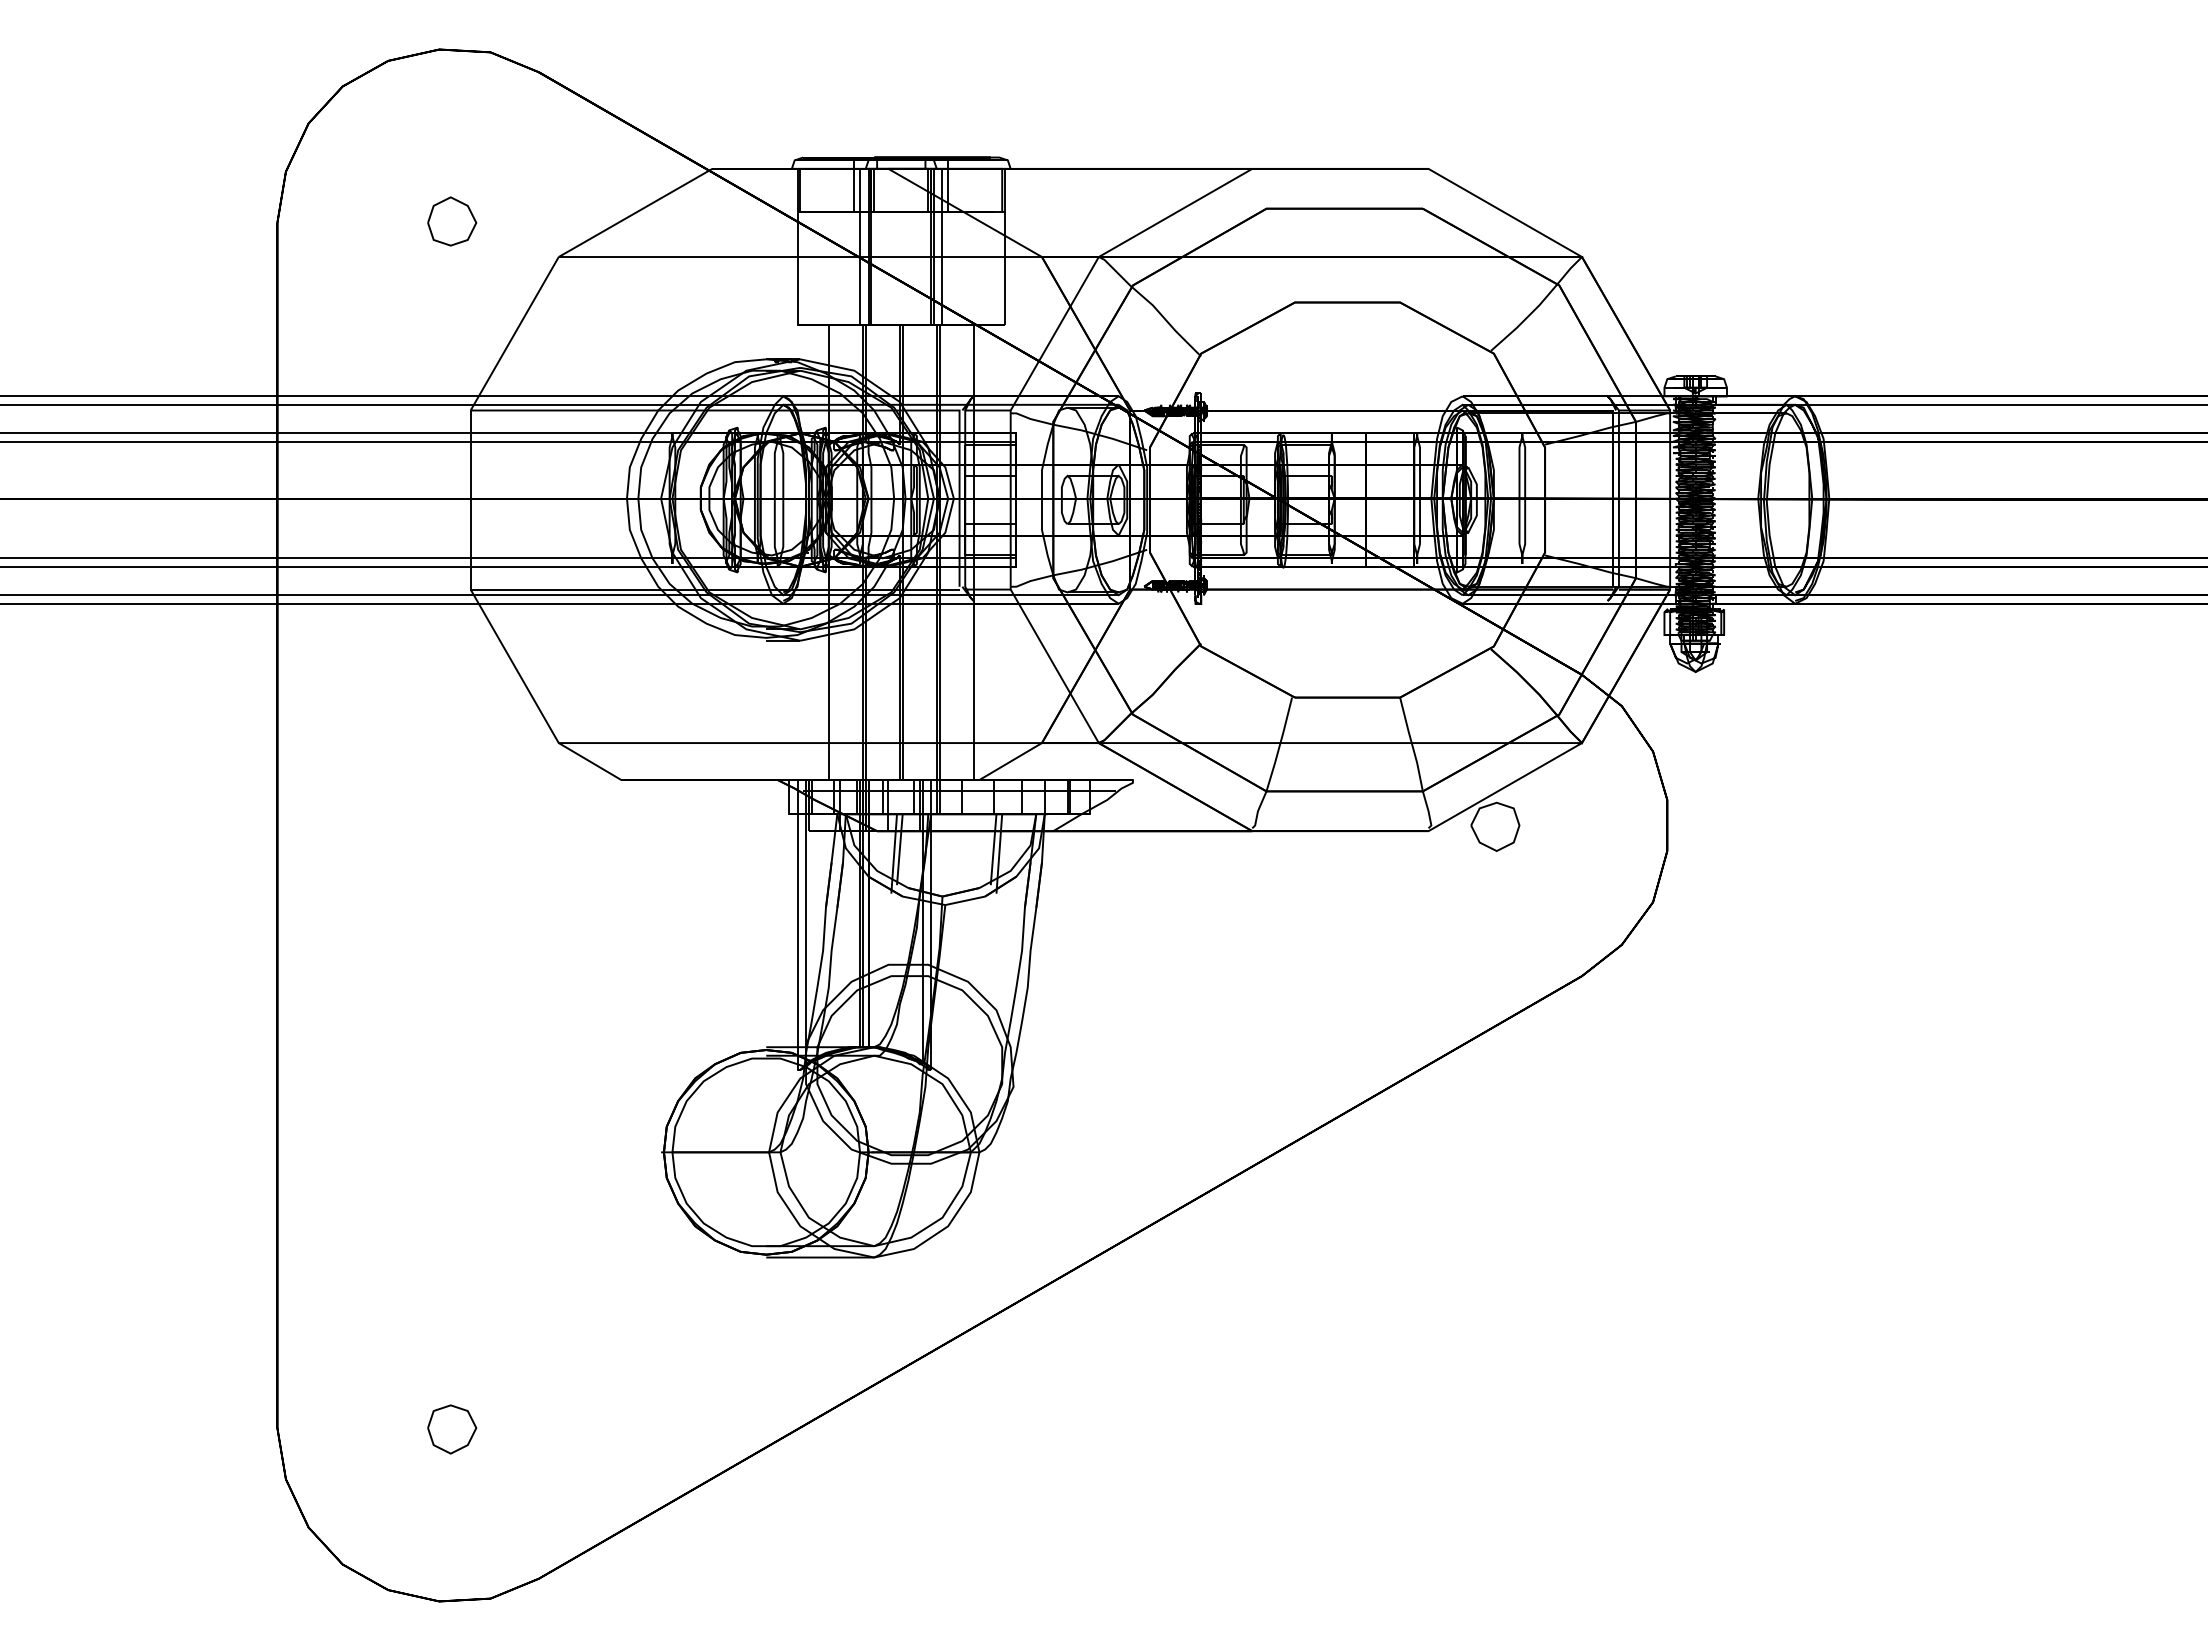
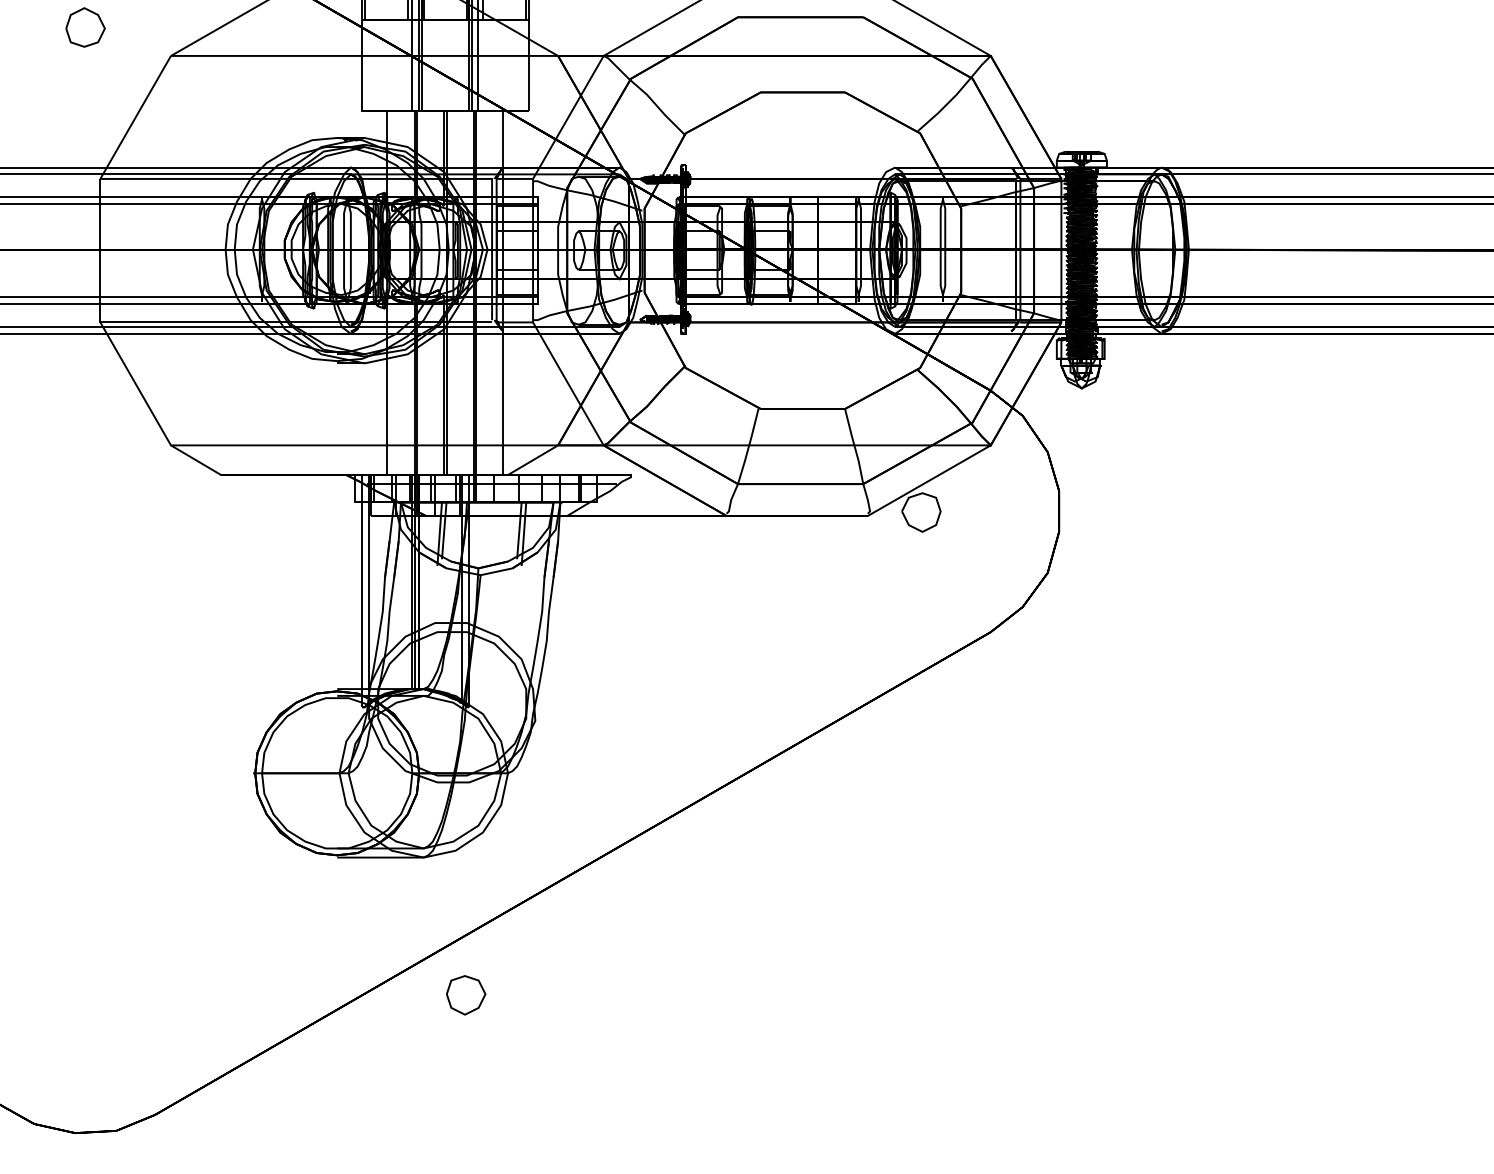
part: (452, 1429) -> (466, 995), moved

